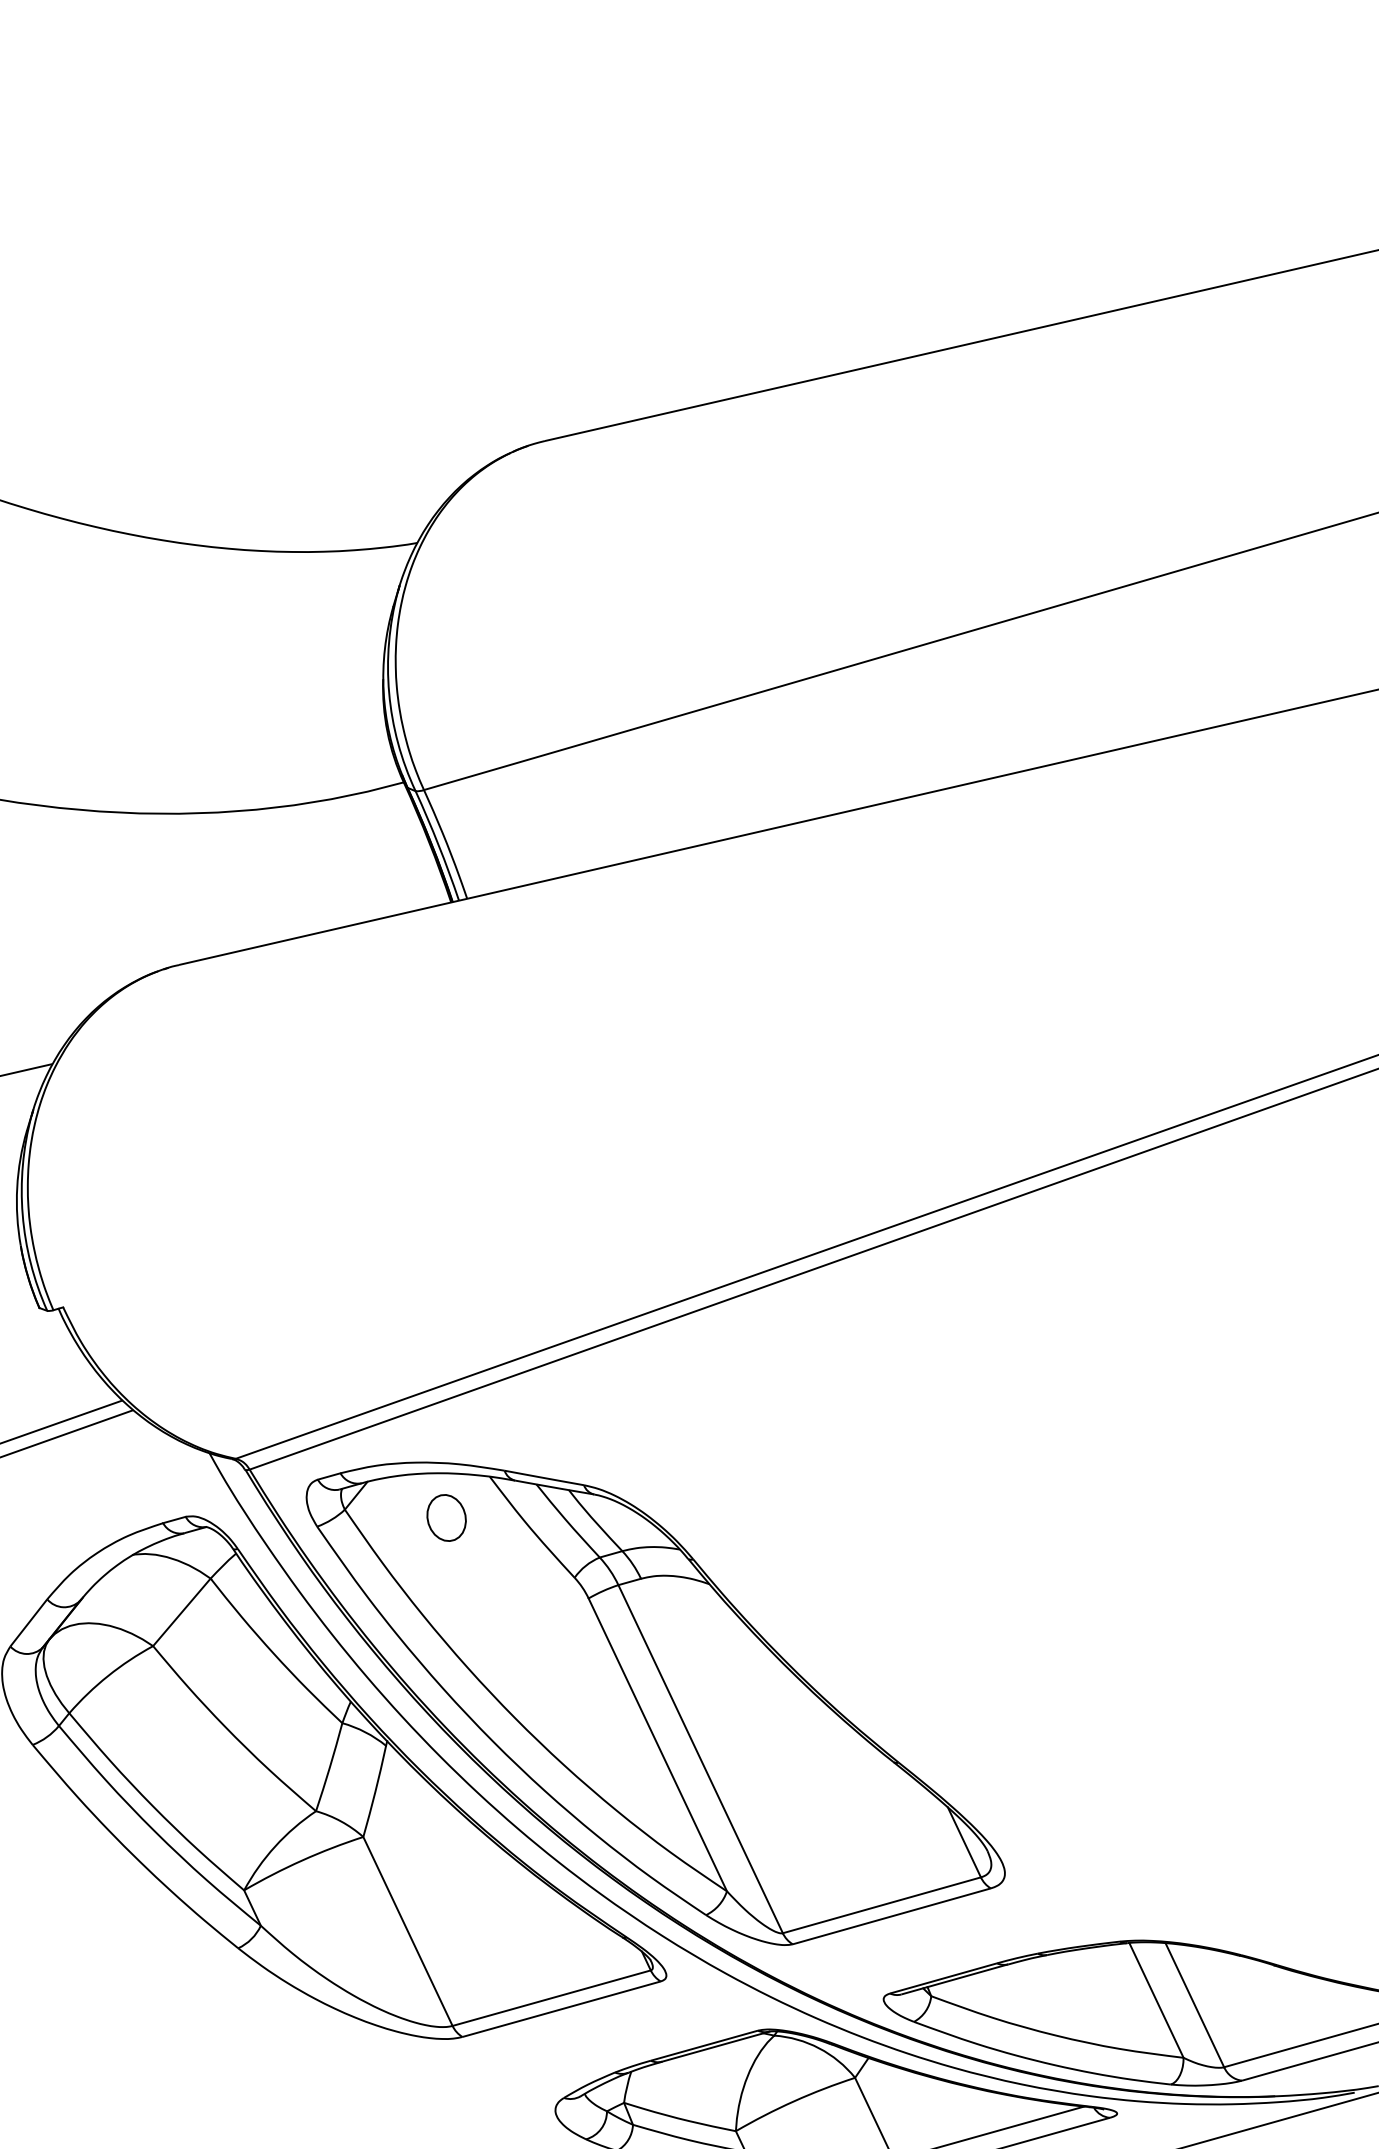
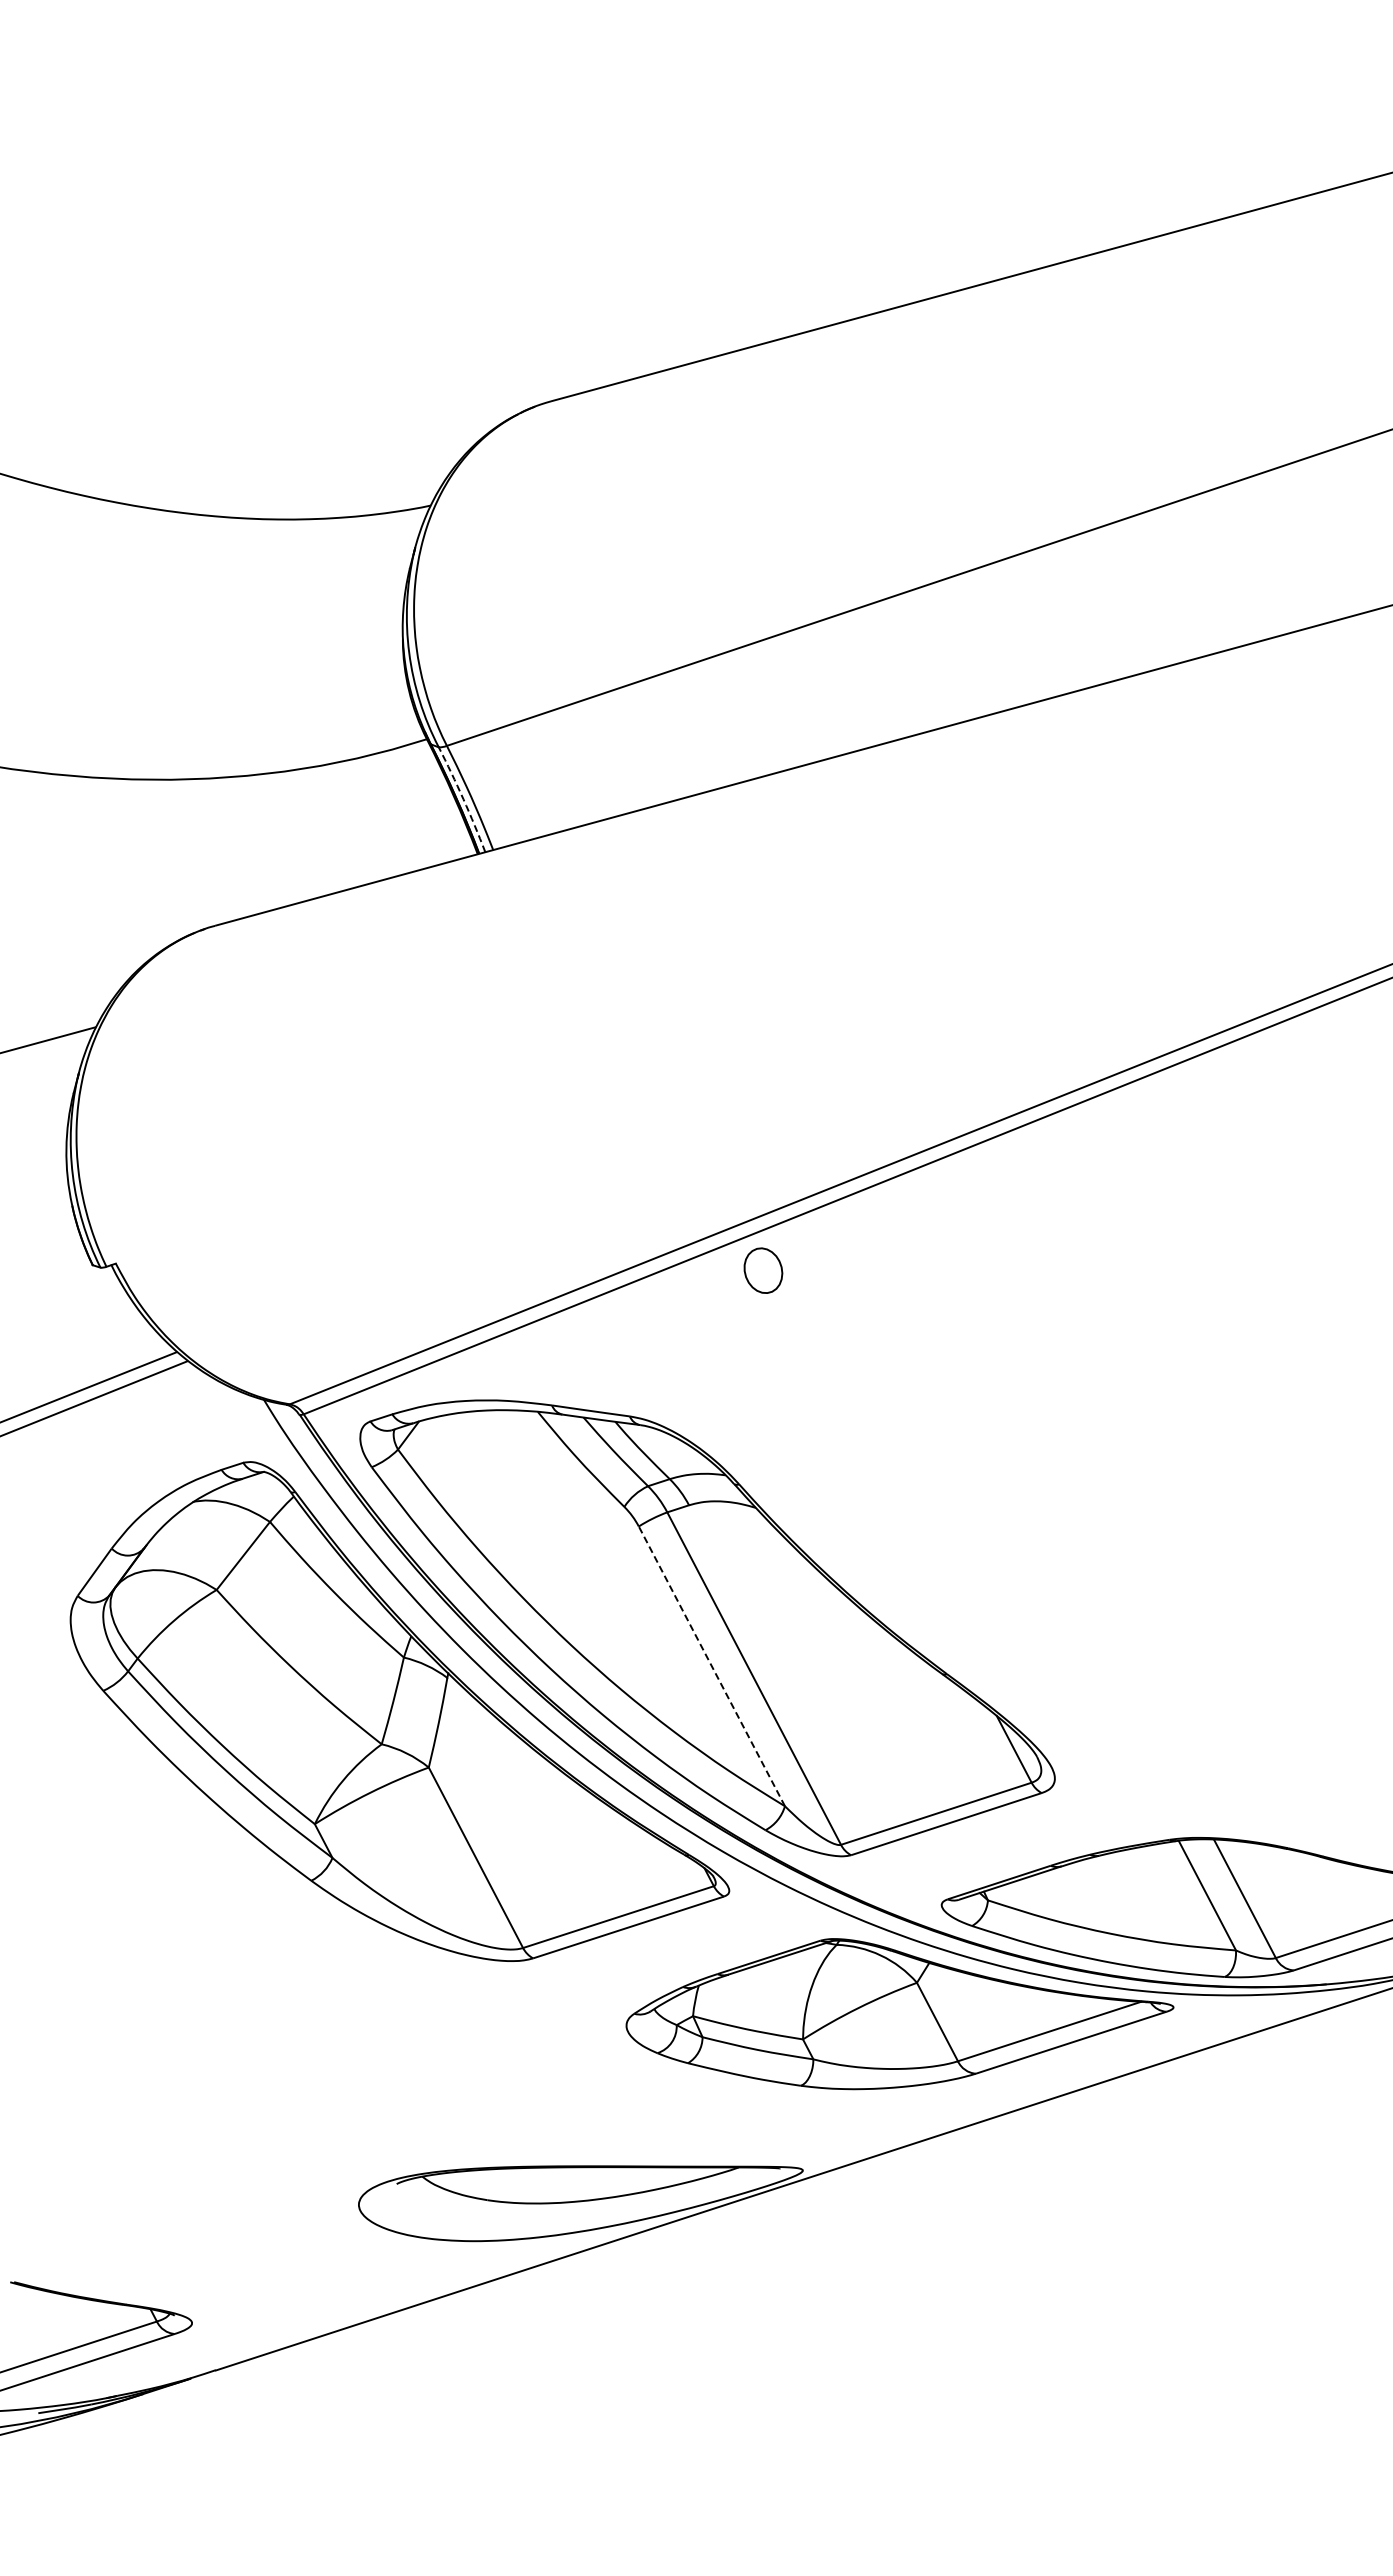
arc: (438, 845) -> (463, 799), solid -> dashed
part: (446, 1517) -> (763, 1270), moved
line: (657, 1745) -> (711, 1666), solid -> dashed

